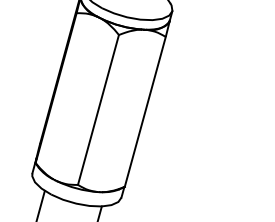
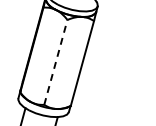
line: (99, 108) -> (56, 61), solid -> dashed

